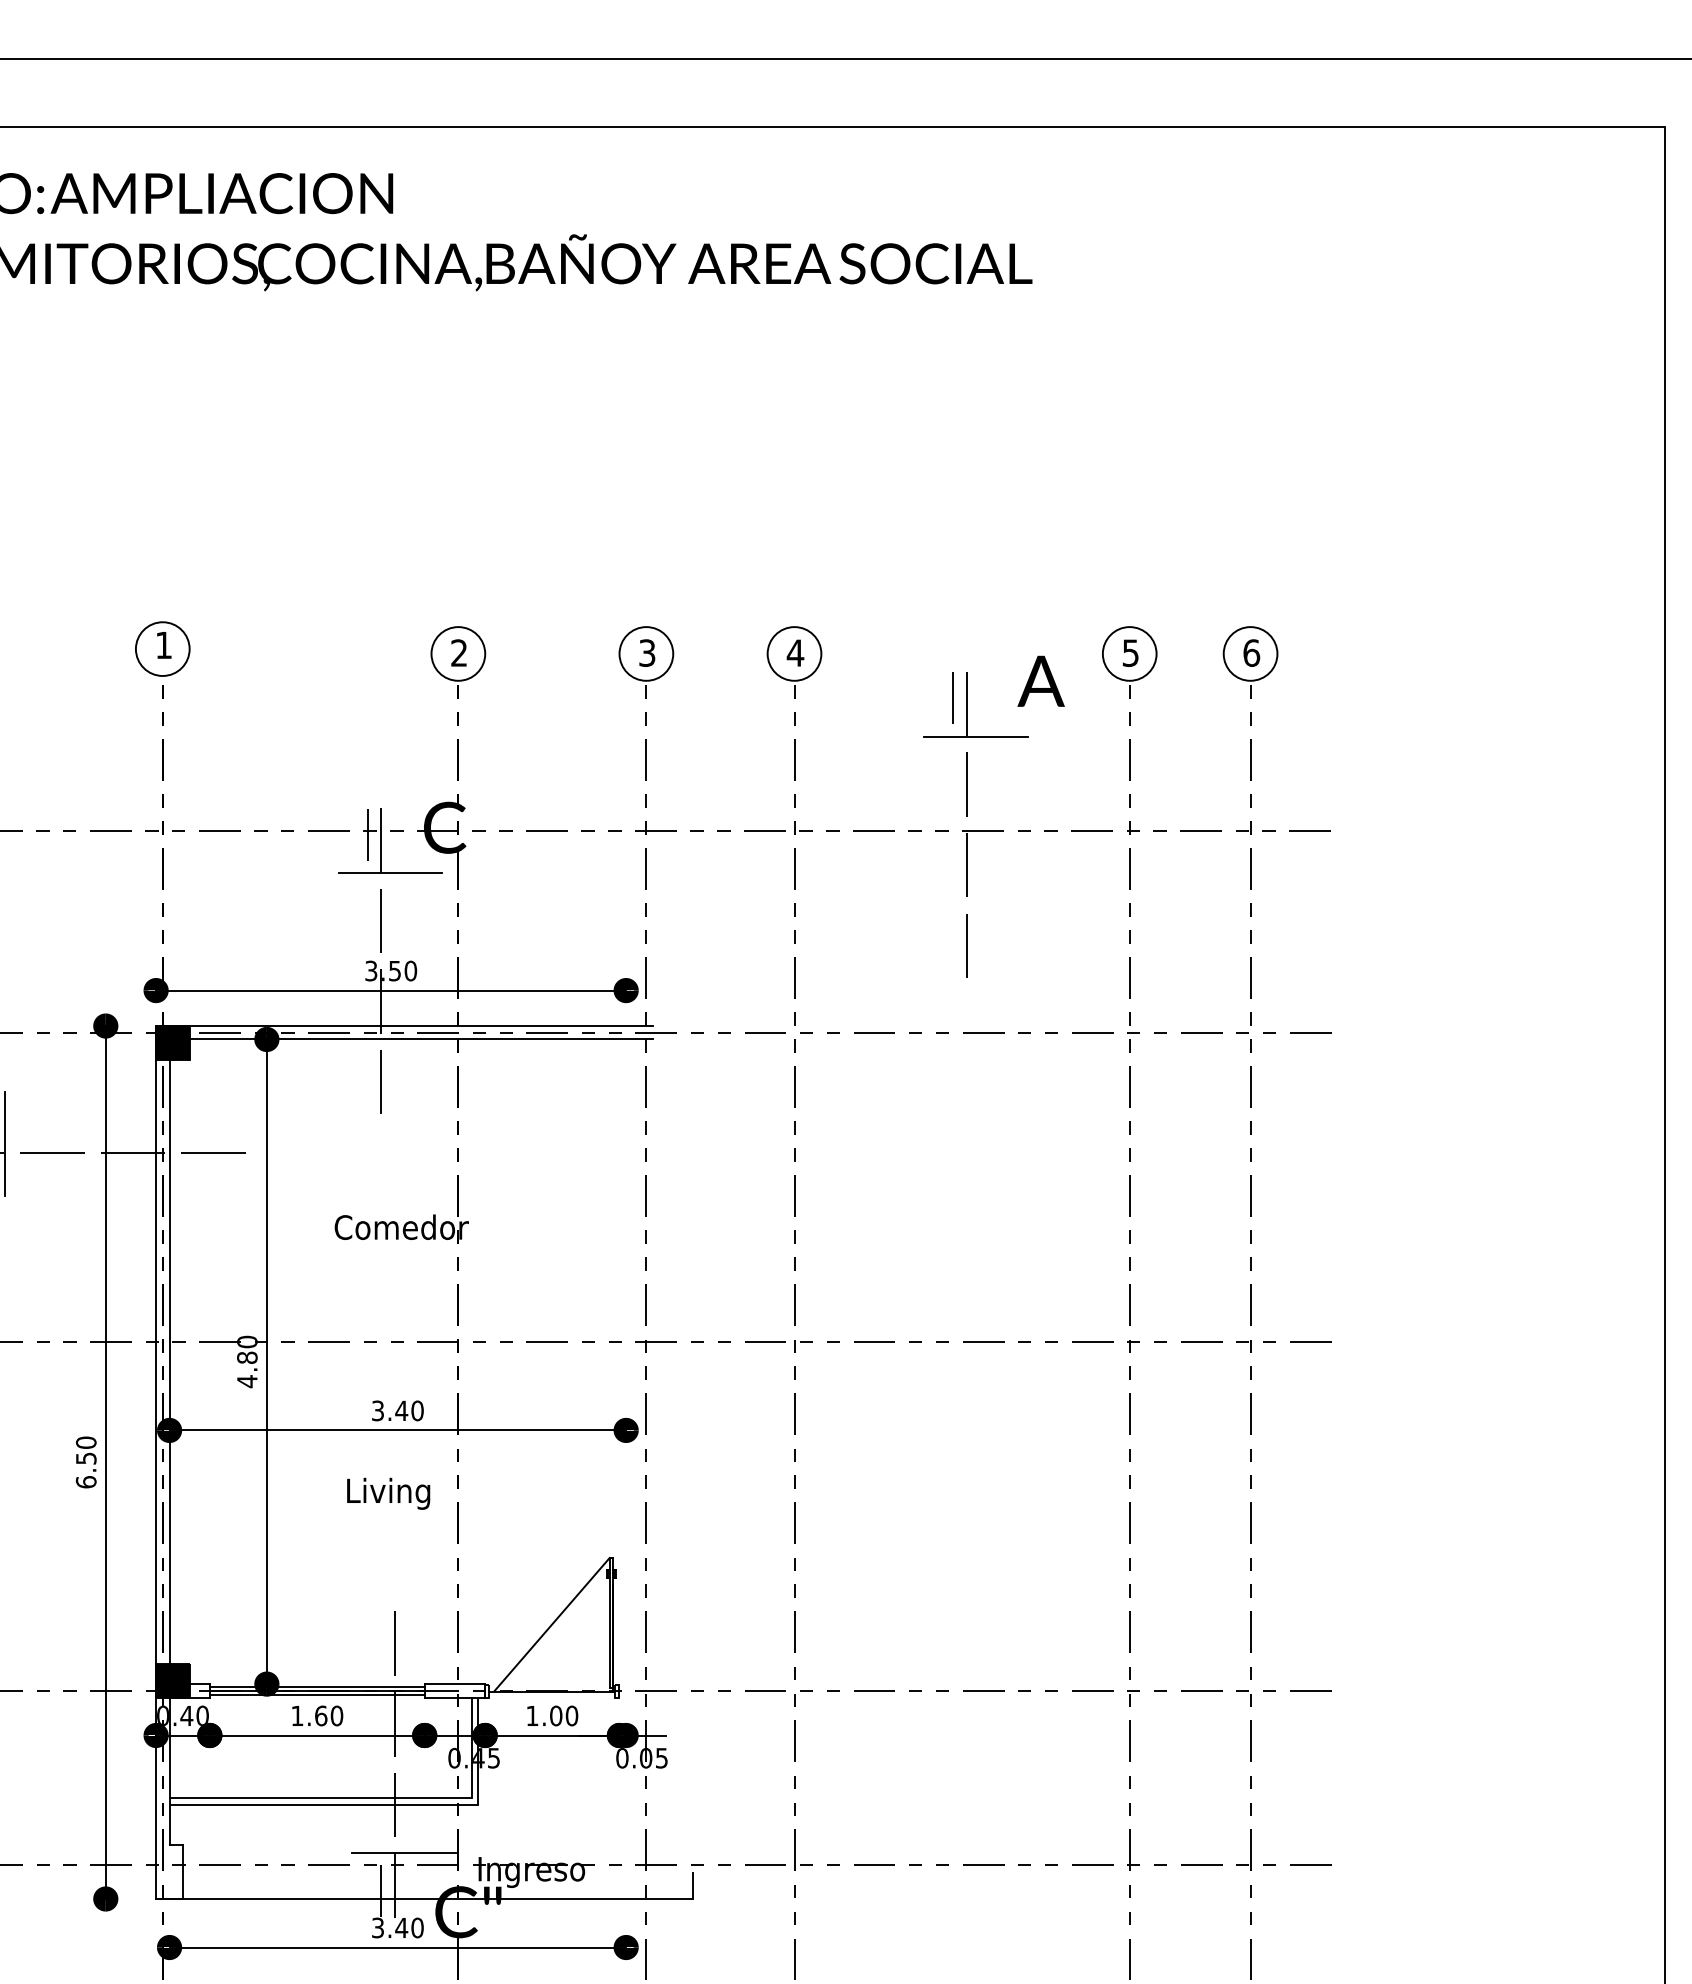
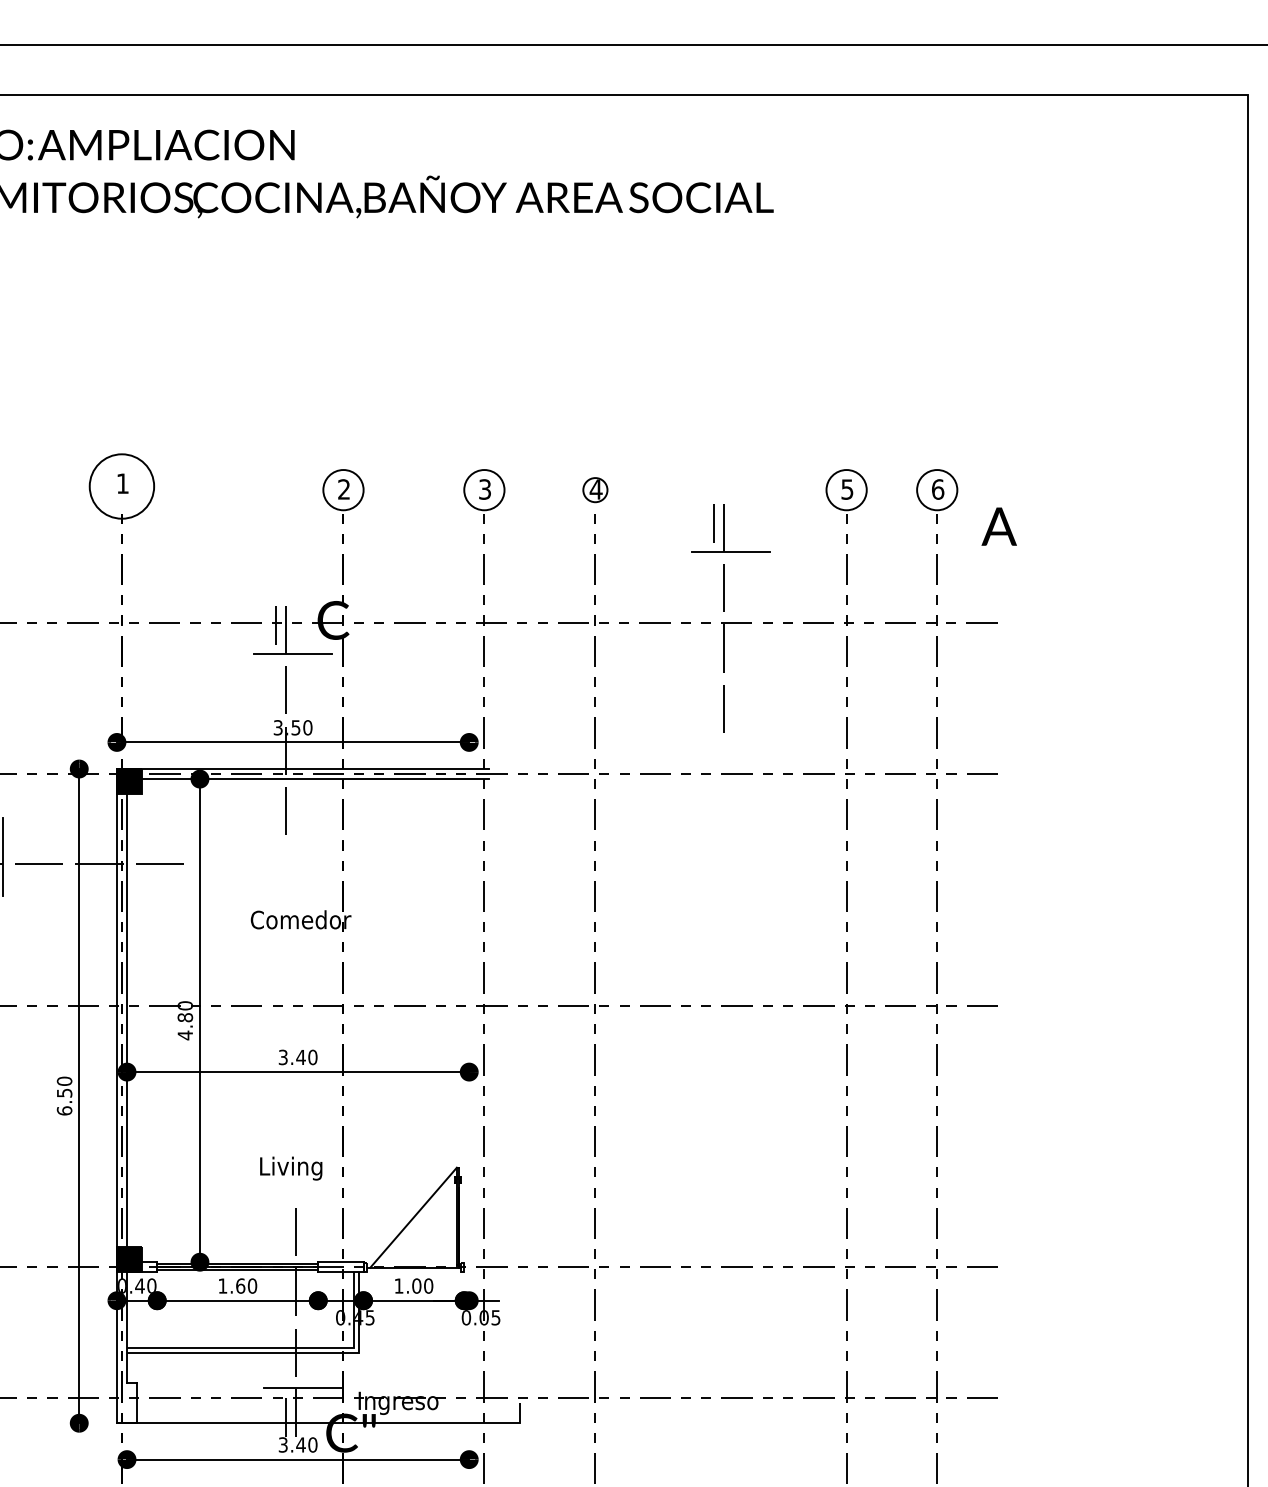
circle: (162, 649) -> (121, 486), size x1.6
circle: (794, 654) -> (595, 490), size x0.6
text: (1040, 681) -> (998, 526), moved
text: (389, 1493) -> (291, 1168), moved

